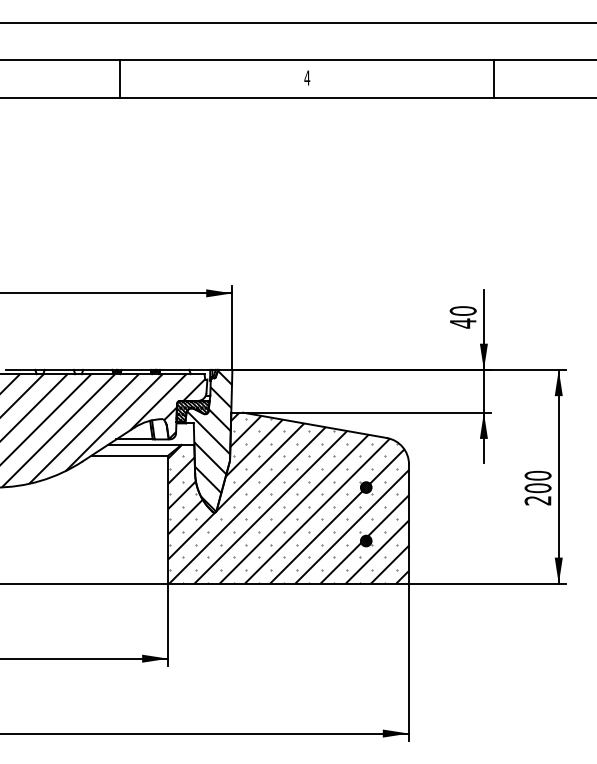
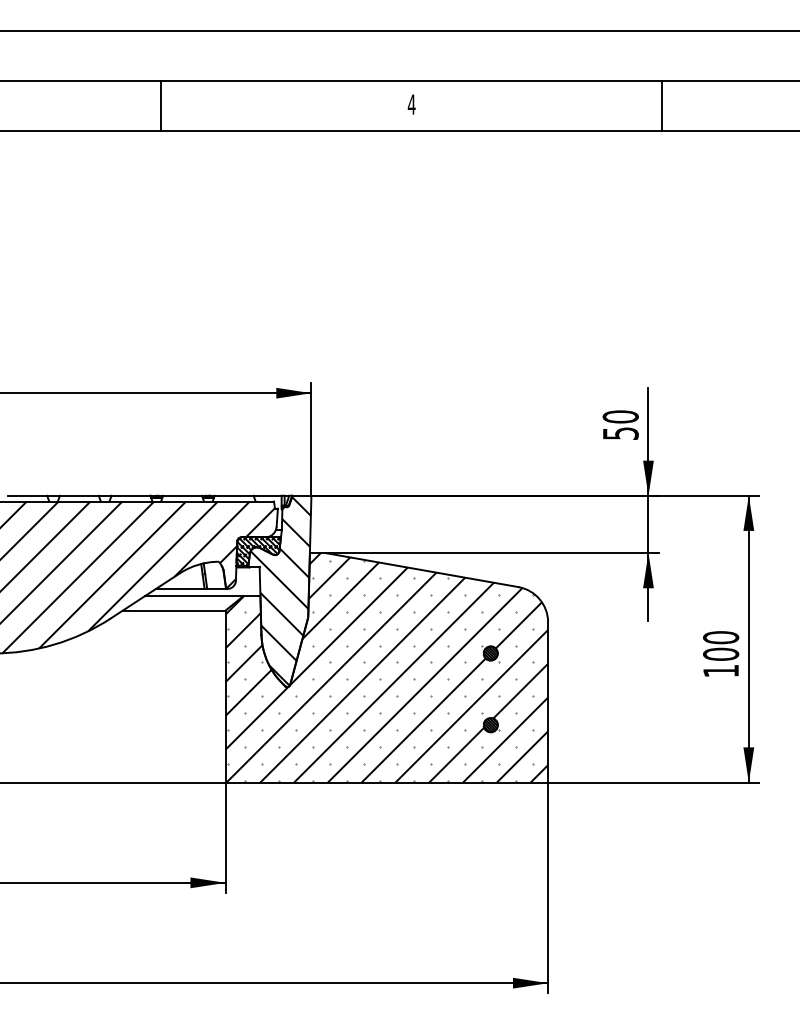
text: (463, 323) -> (621, 433), 40 -> 50
text: (537, 500) -> (720, 670), 200 -> 100

